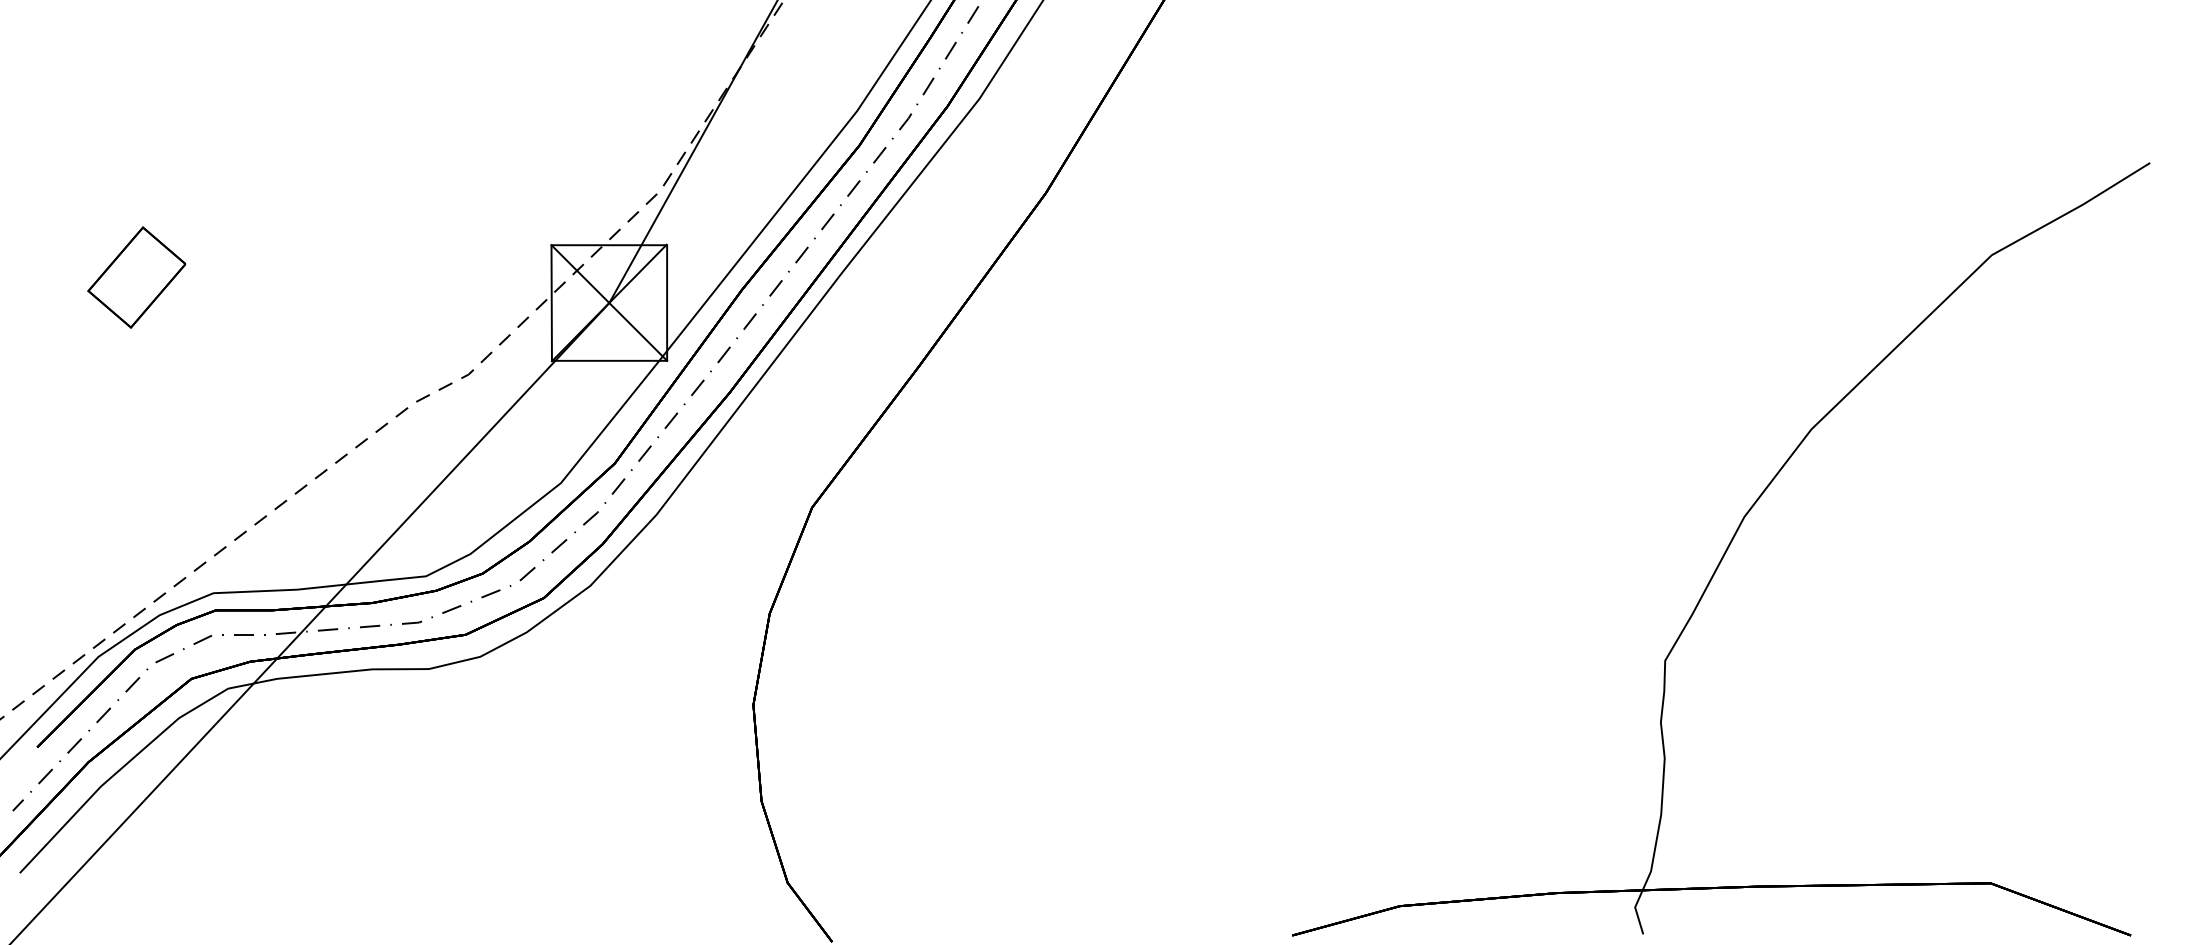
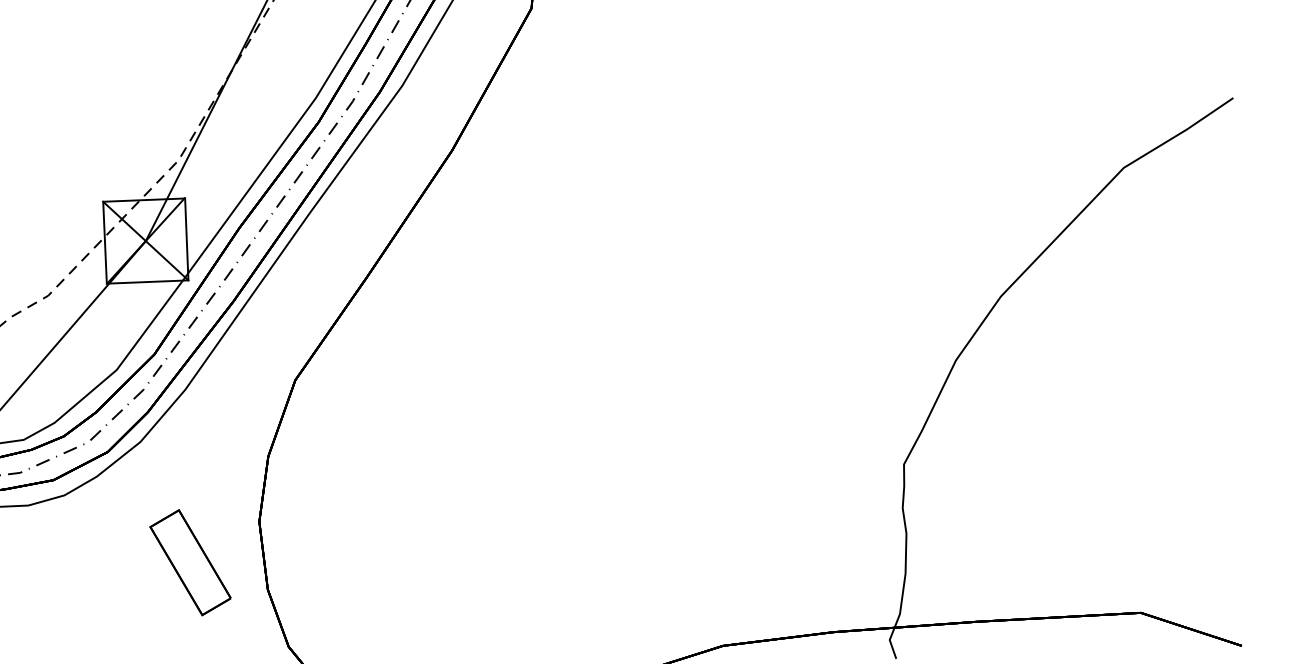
part: (653, 758) -> (190, 562), added

